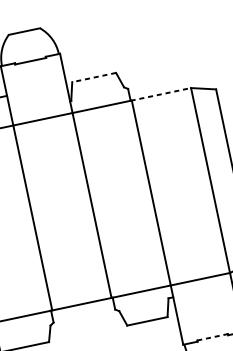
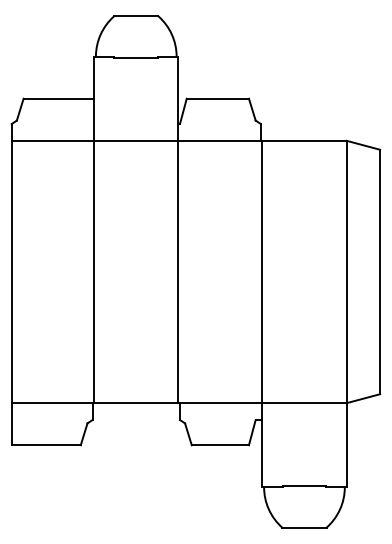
line: (93, 77) -> (217, 98), dashed -> solid
line: (160, 94) -> (303, 140), dashed -> solid
line: (212, 337) -> (304, 485), dashed -> solid

